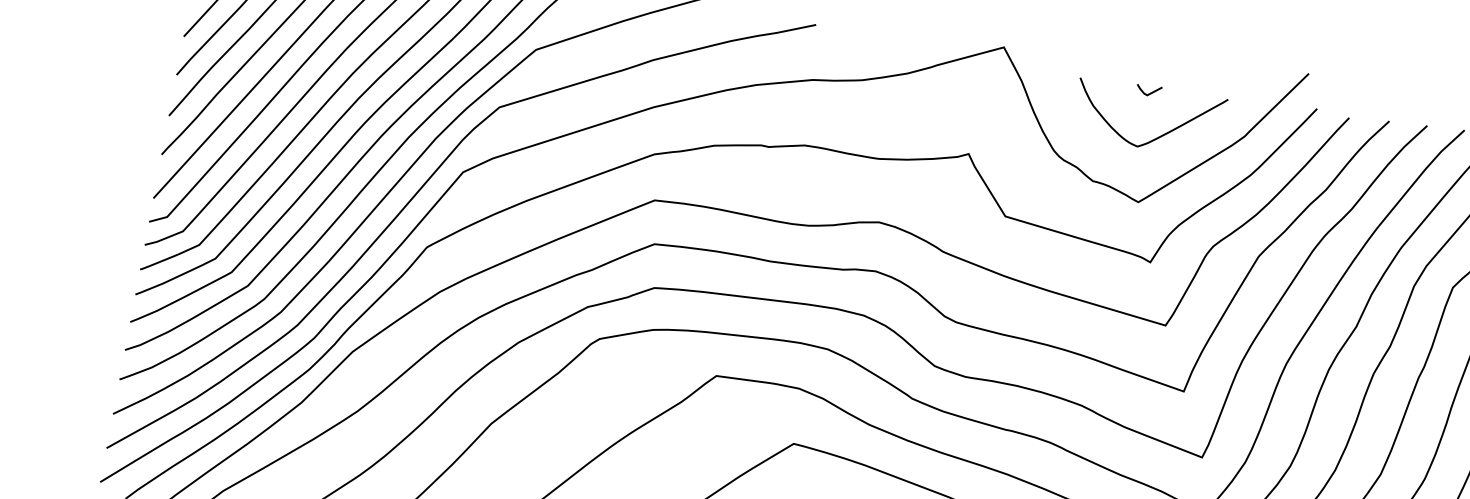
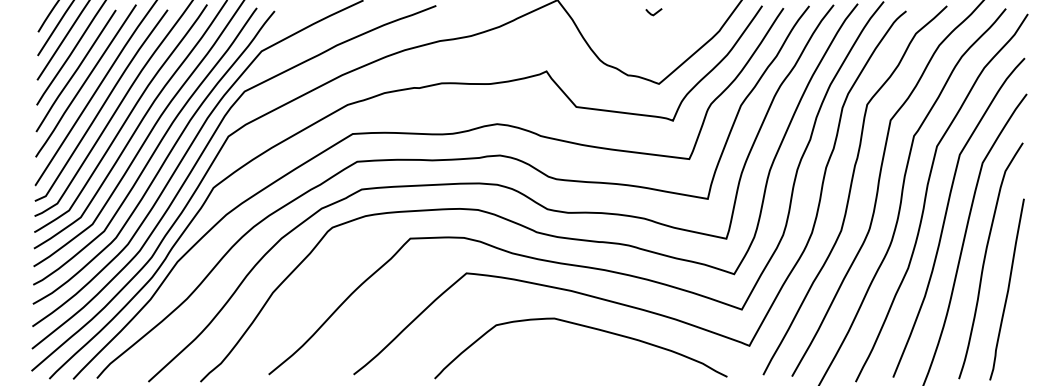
curve: (1156, 136) -> (663, 40), removed

